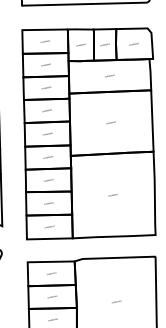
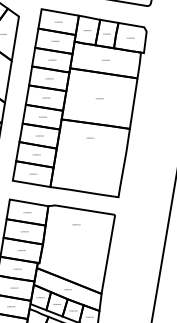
text: (113, 194) -> (90, 137), moved
text: (116, 301) -> (76, 224), moved

